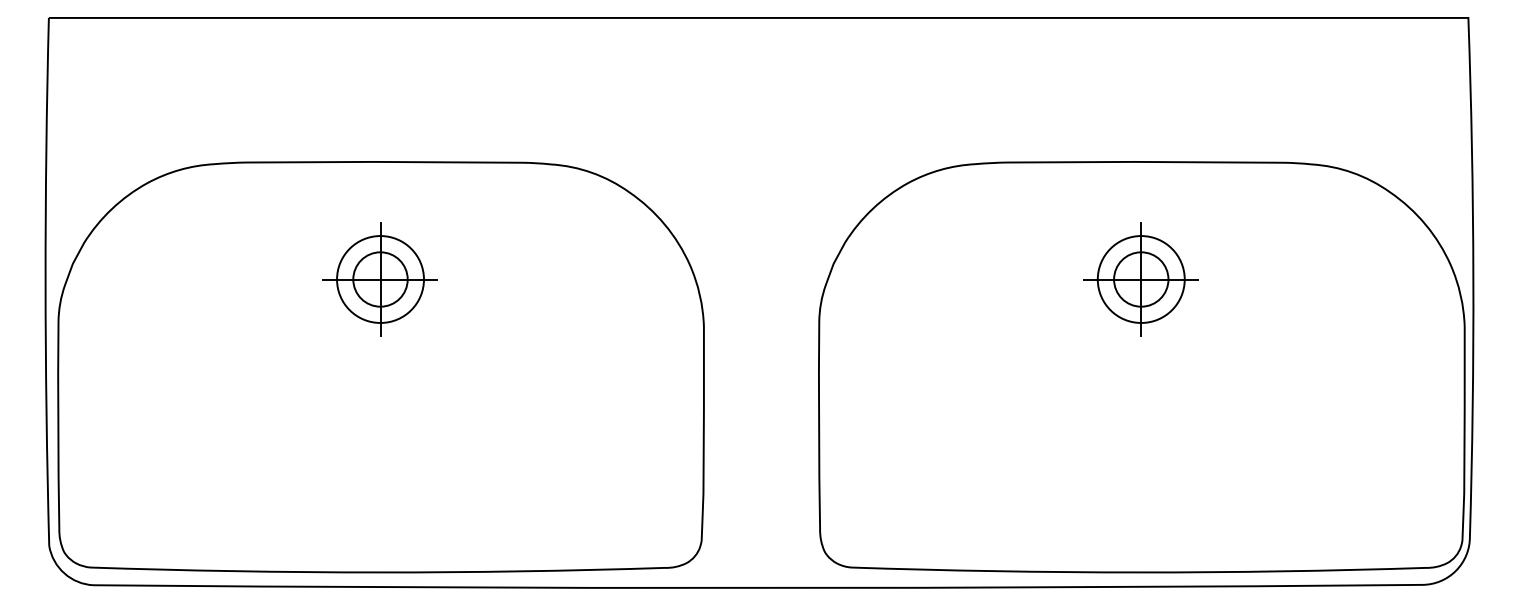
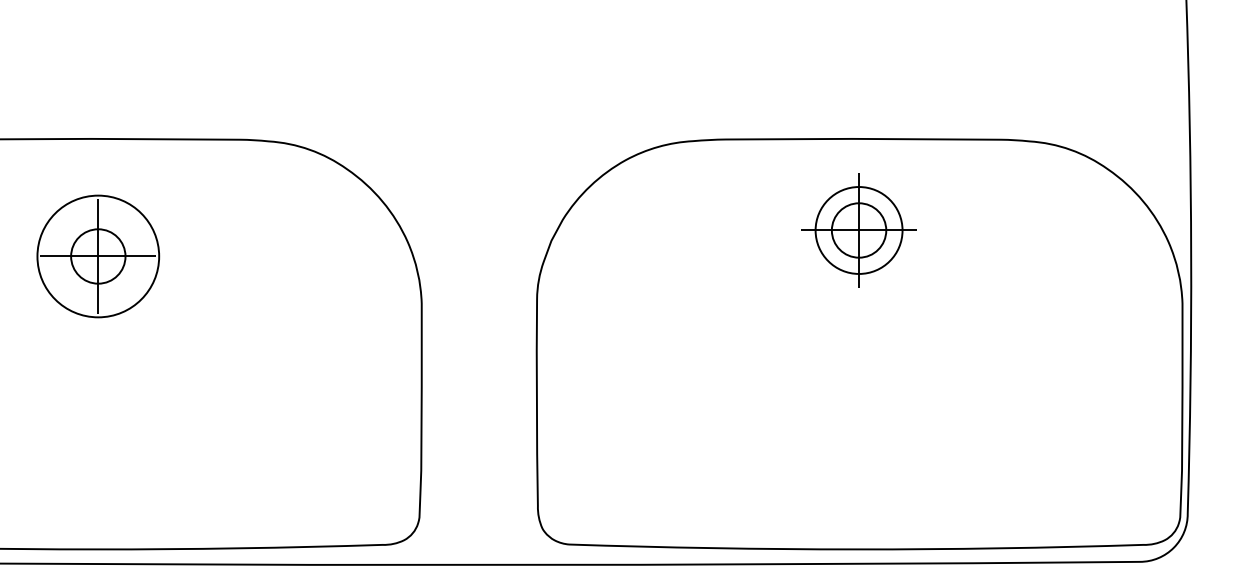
circle: (380, 279) -> (98, 256), size x1.4
part: (1140, 279) -> (858, 230), moved

